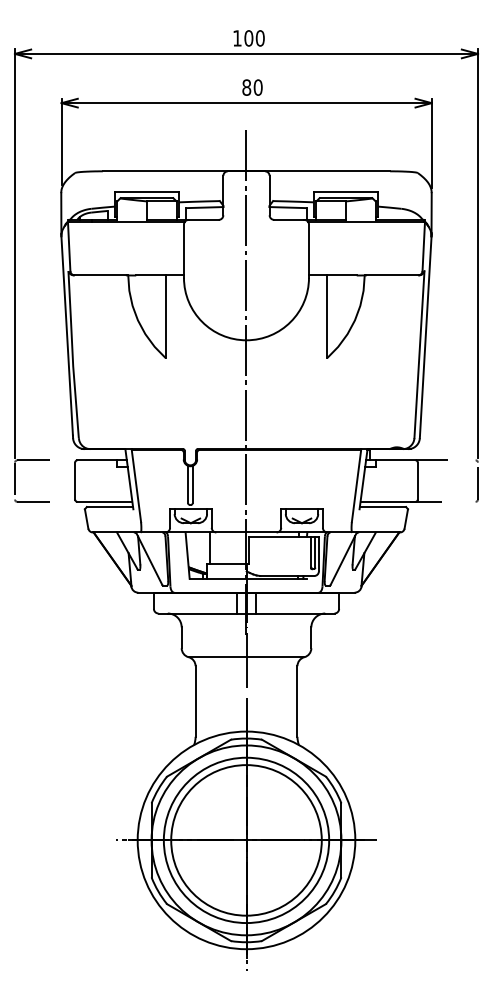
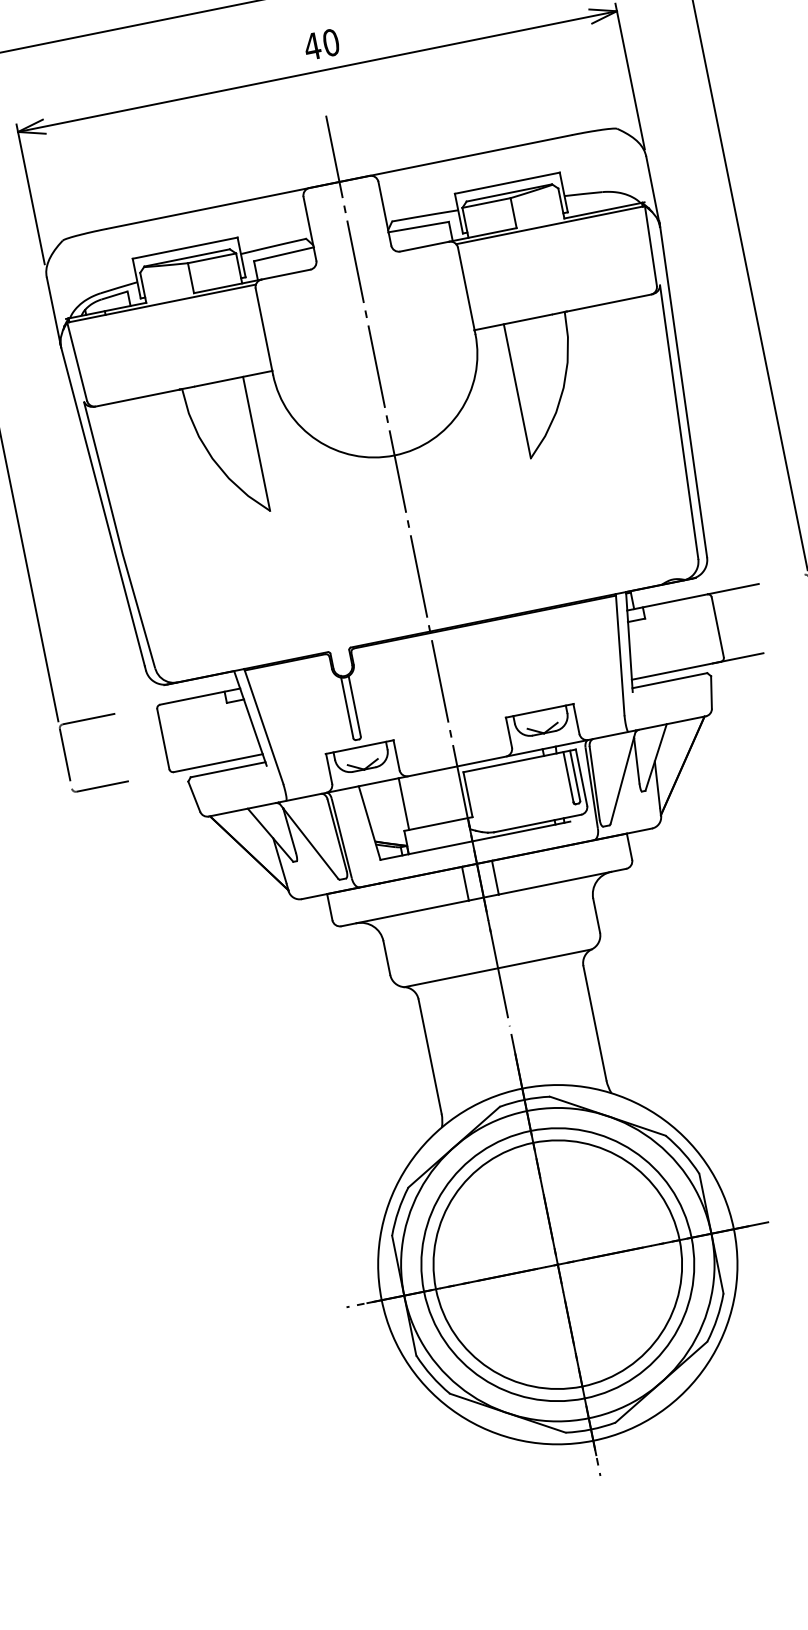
text: (246, 87) -> (312, 46), 80 -> 40

